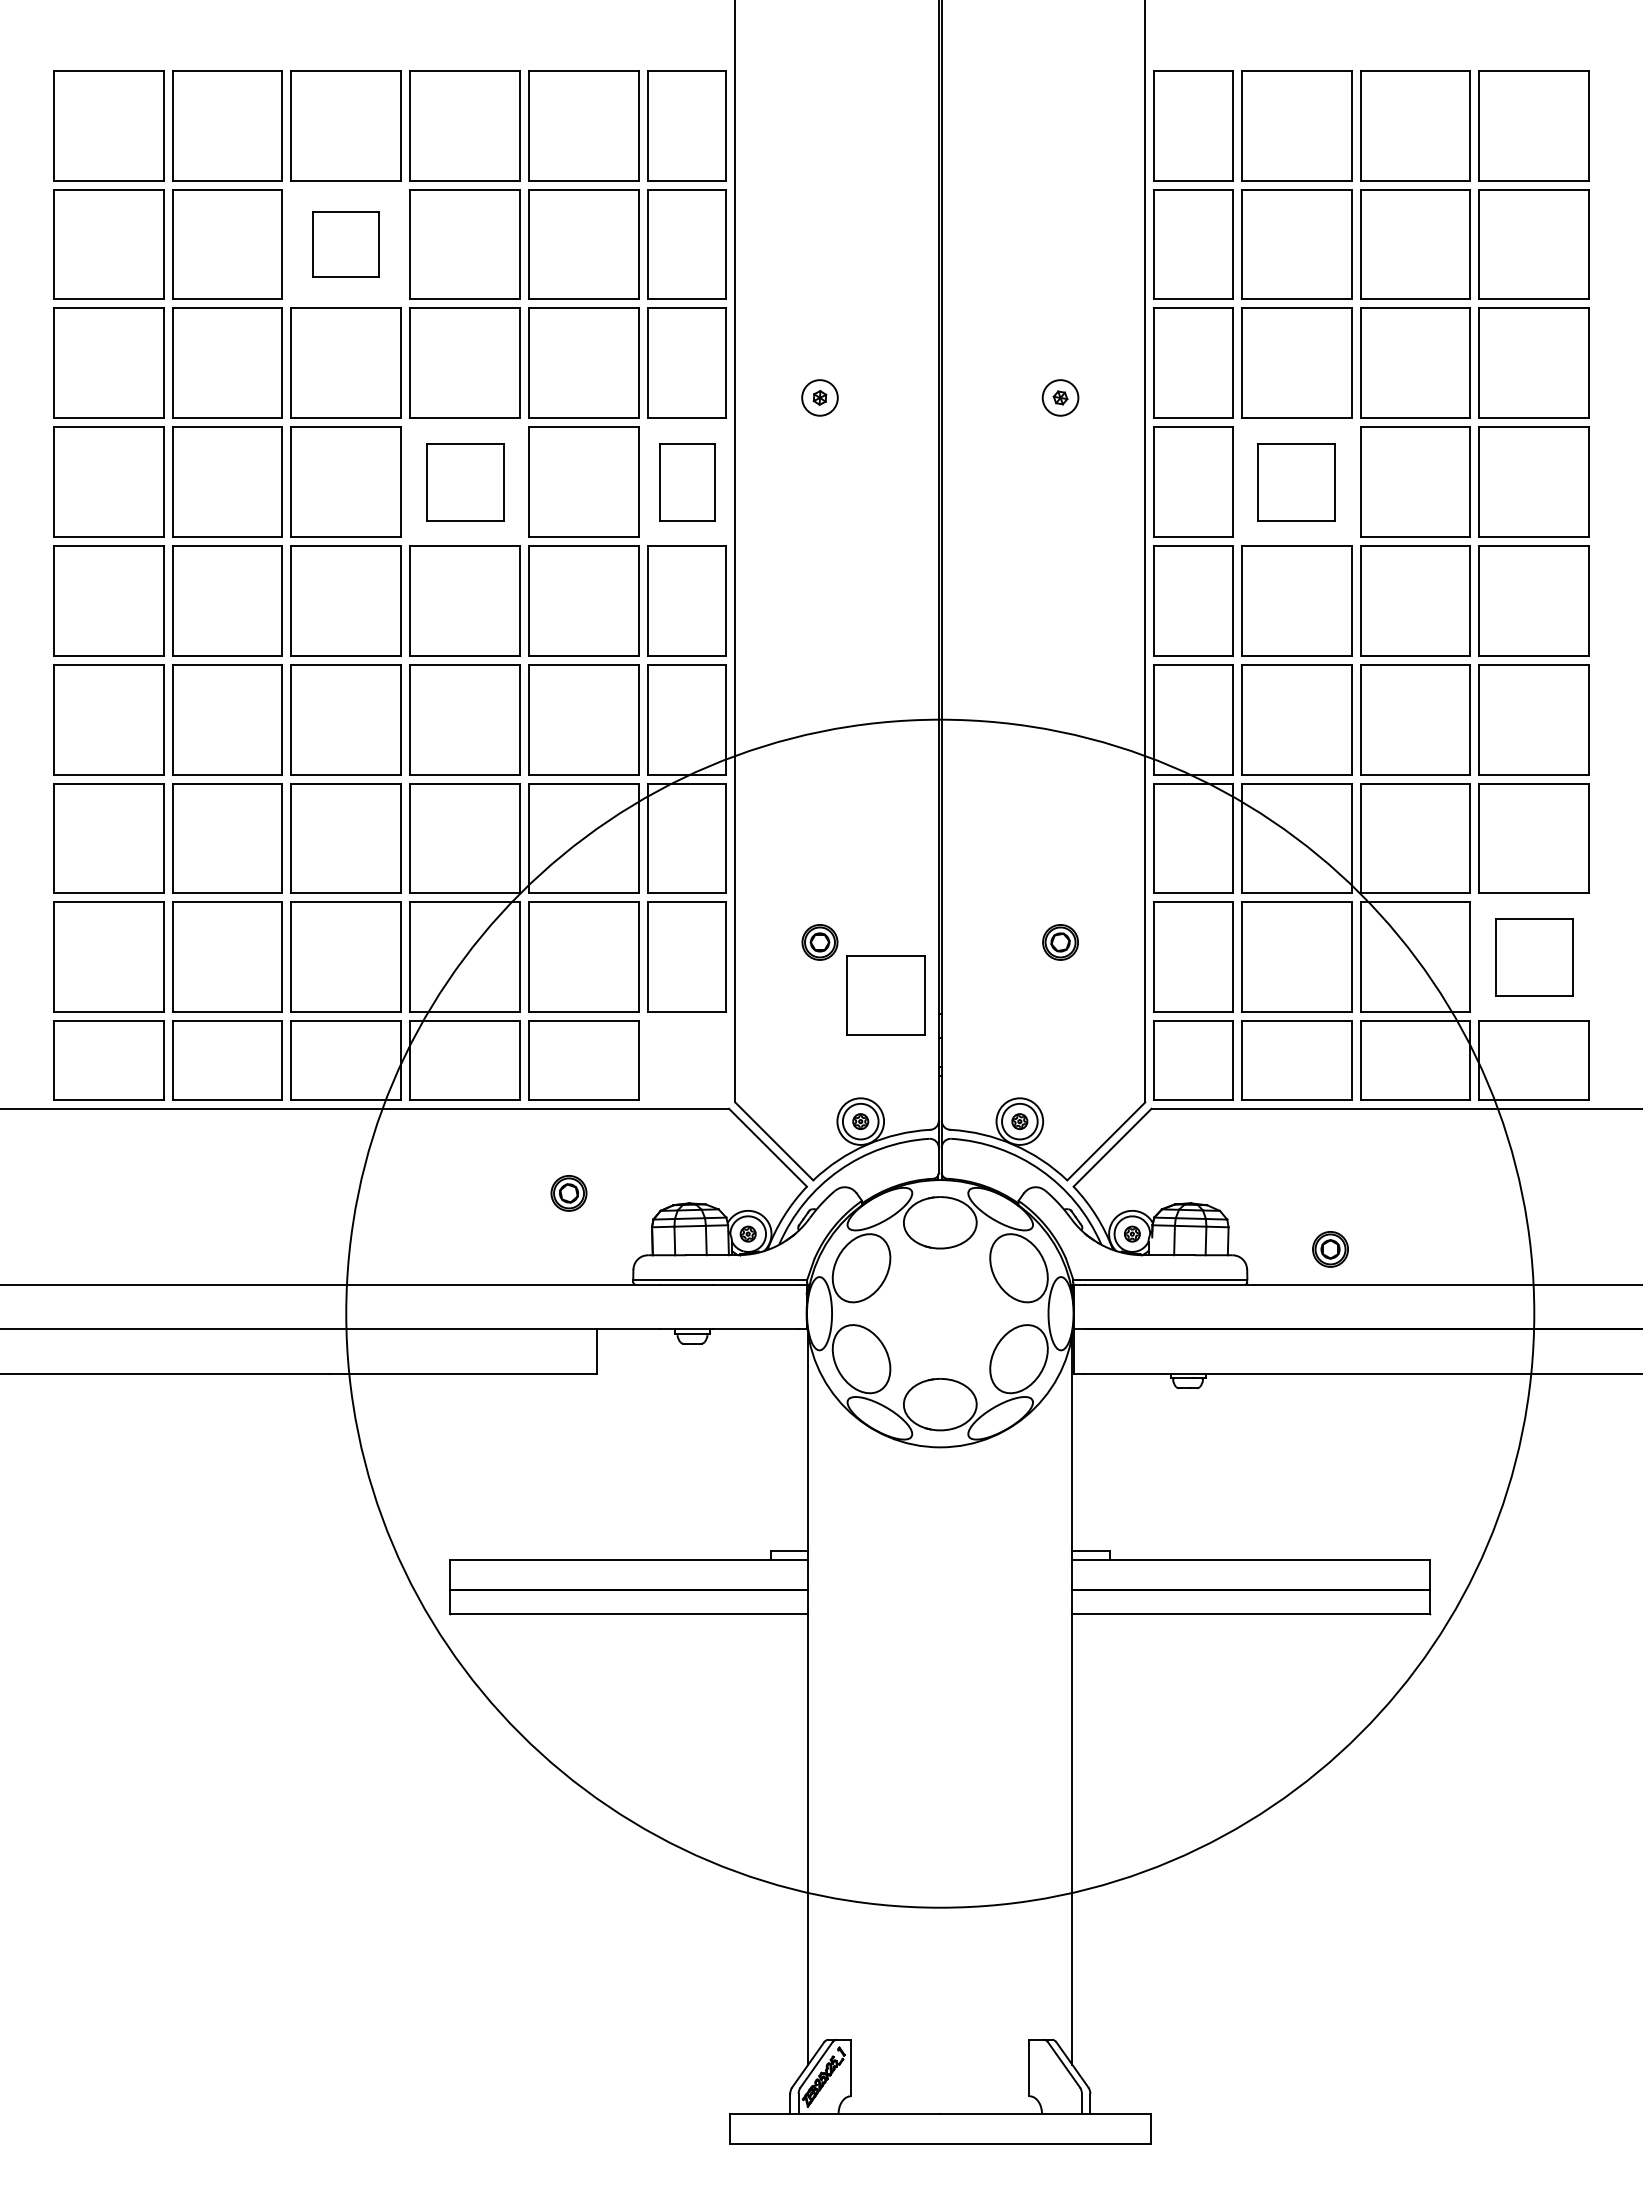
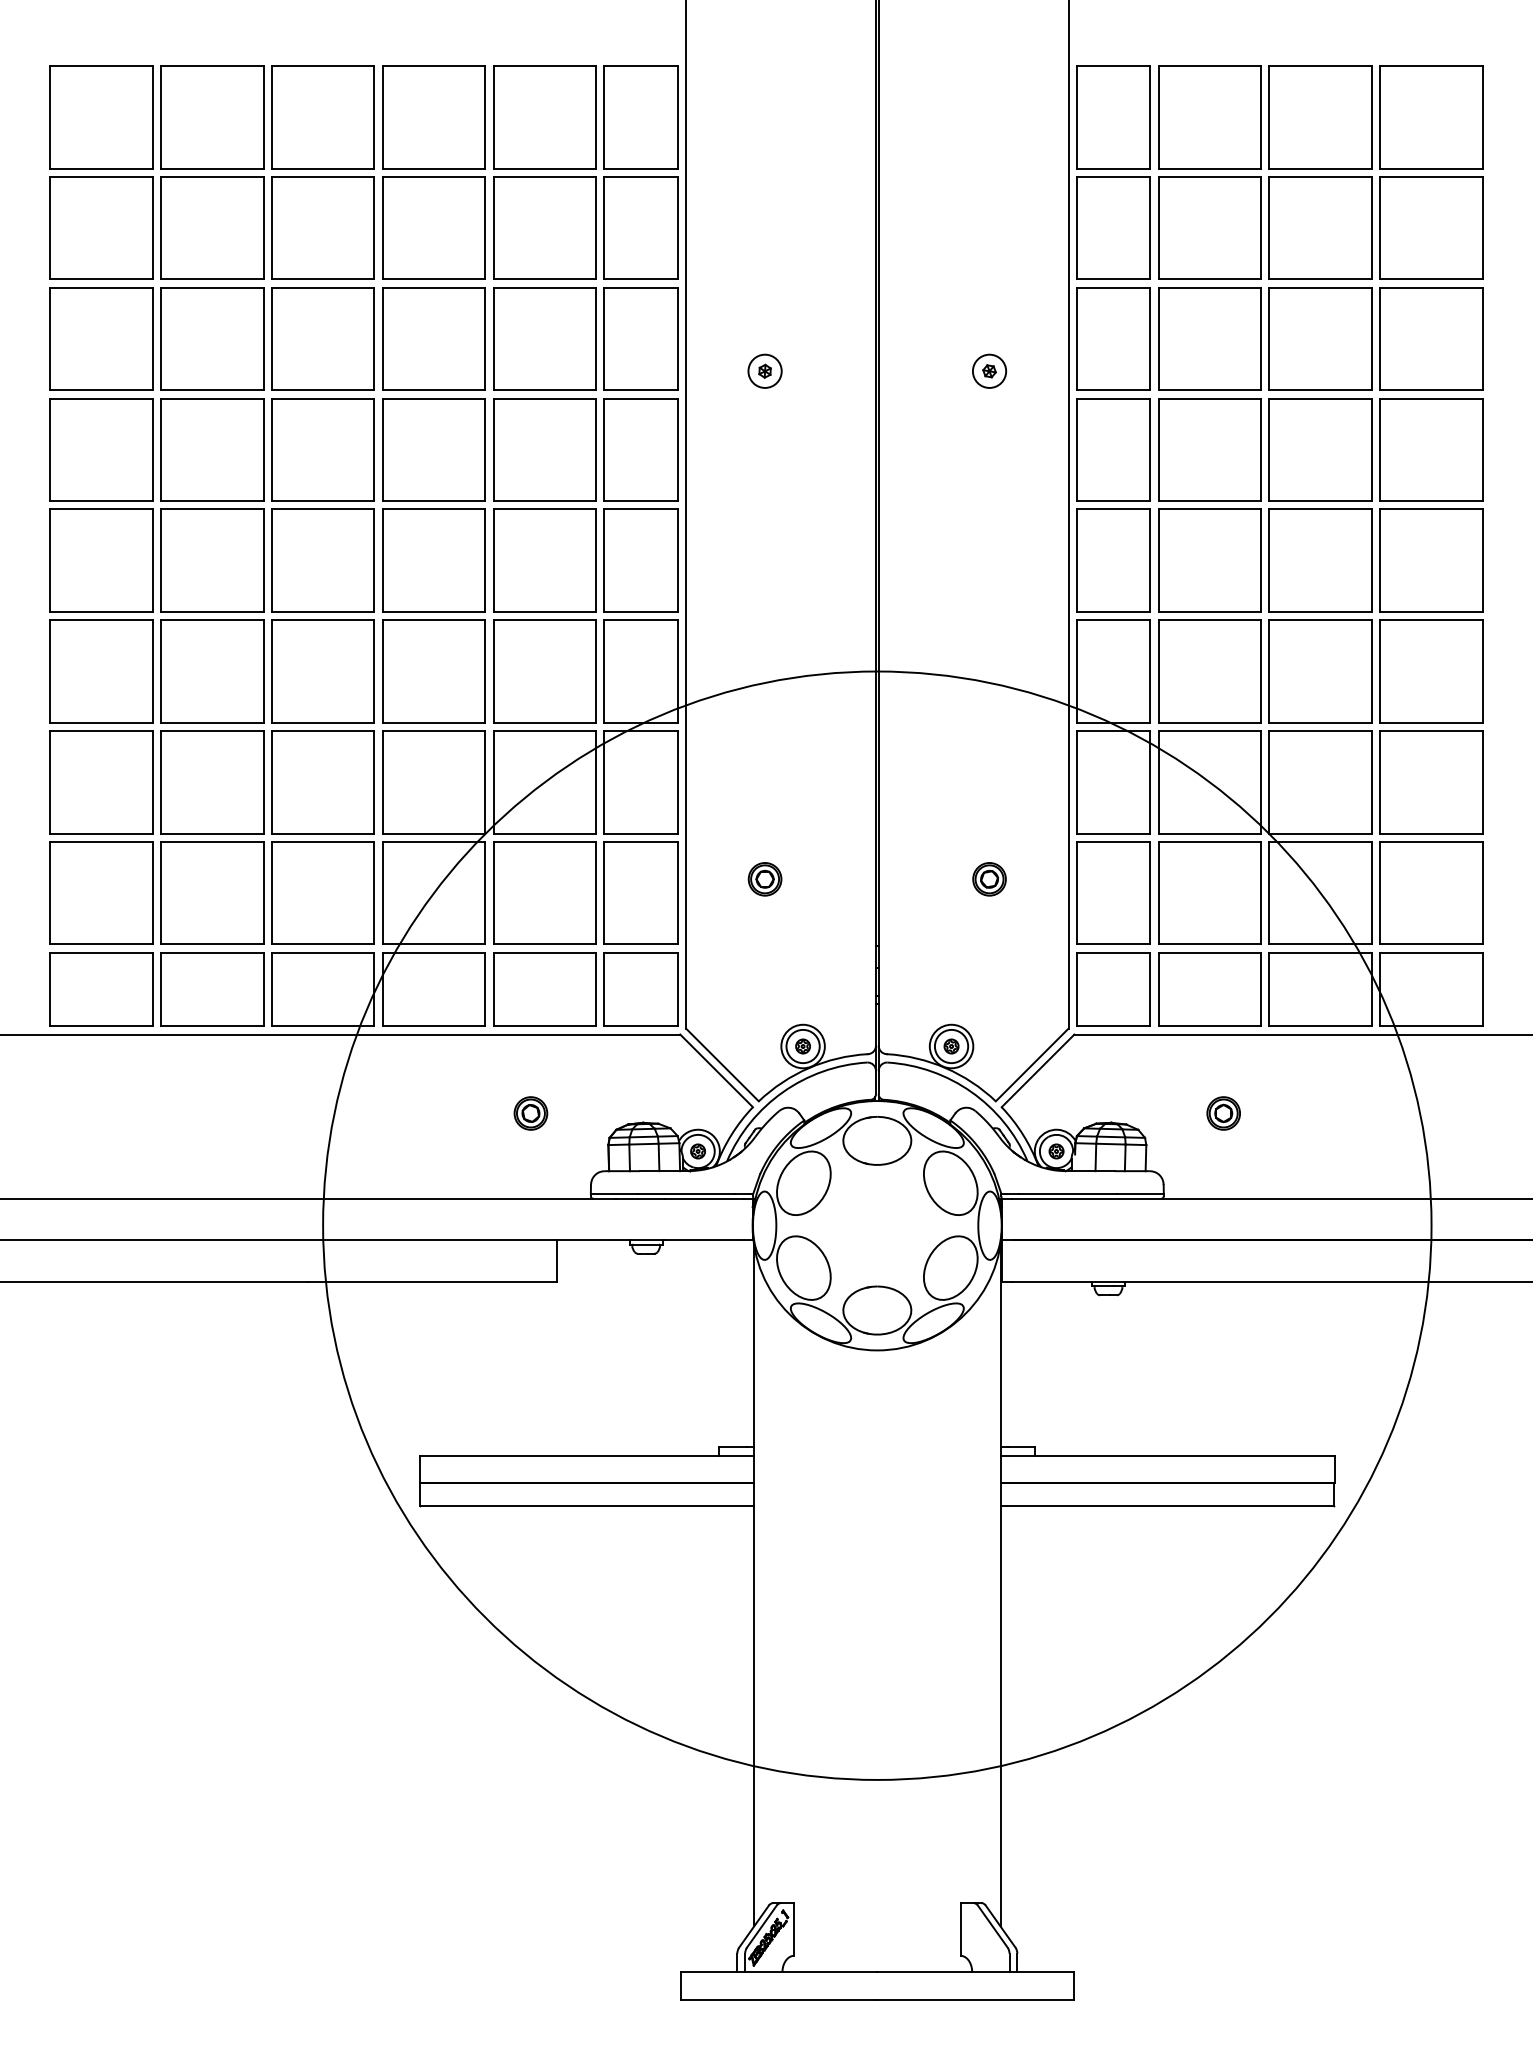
part: (345, 244) -> (322, 228), size x1.67
part: (464, 481) -> (433, 449), size x1.43
part: (686, 481) -> (640, 449), size x1.43
part: (1296, 481) -> (1209, 449), size x1.43
part: (1533, 956) -> (1430, 892), size x1.43
part: (885, 995) -> (640, 989), moved
part: (1330, 1249) -> (1223, 1113), moved

